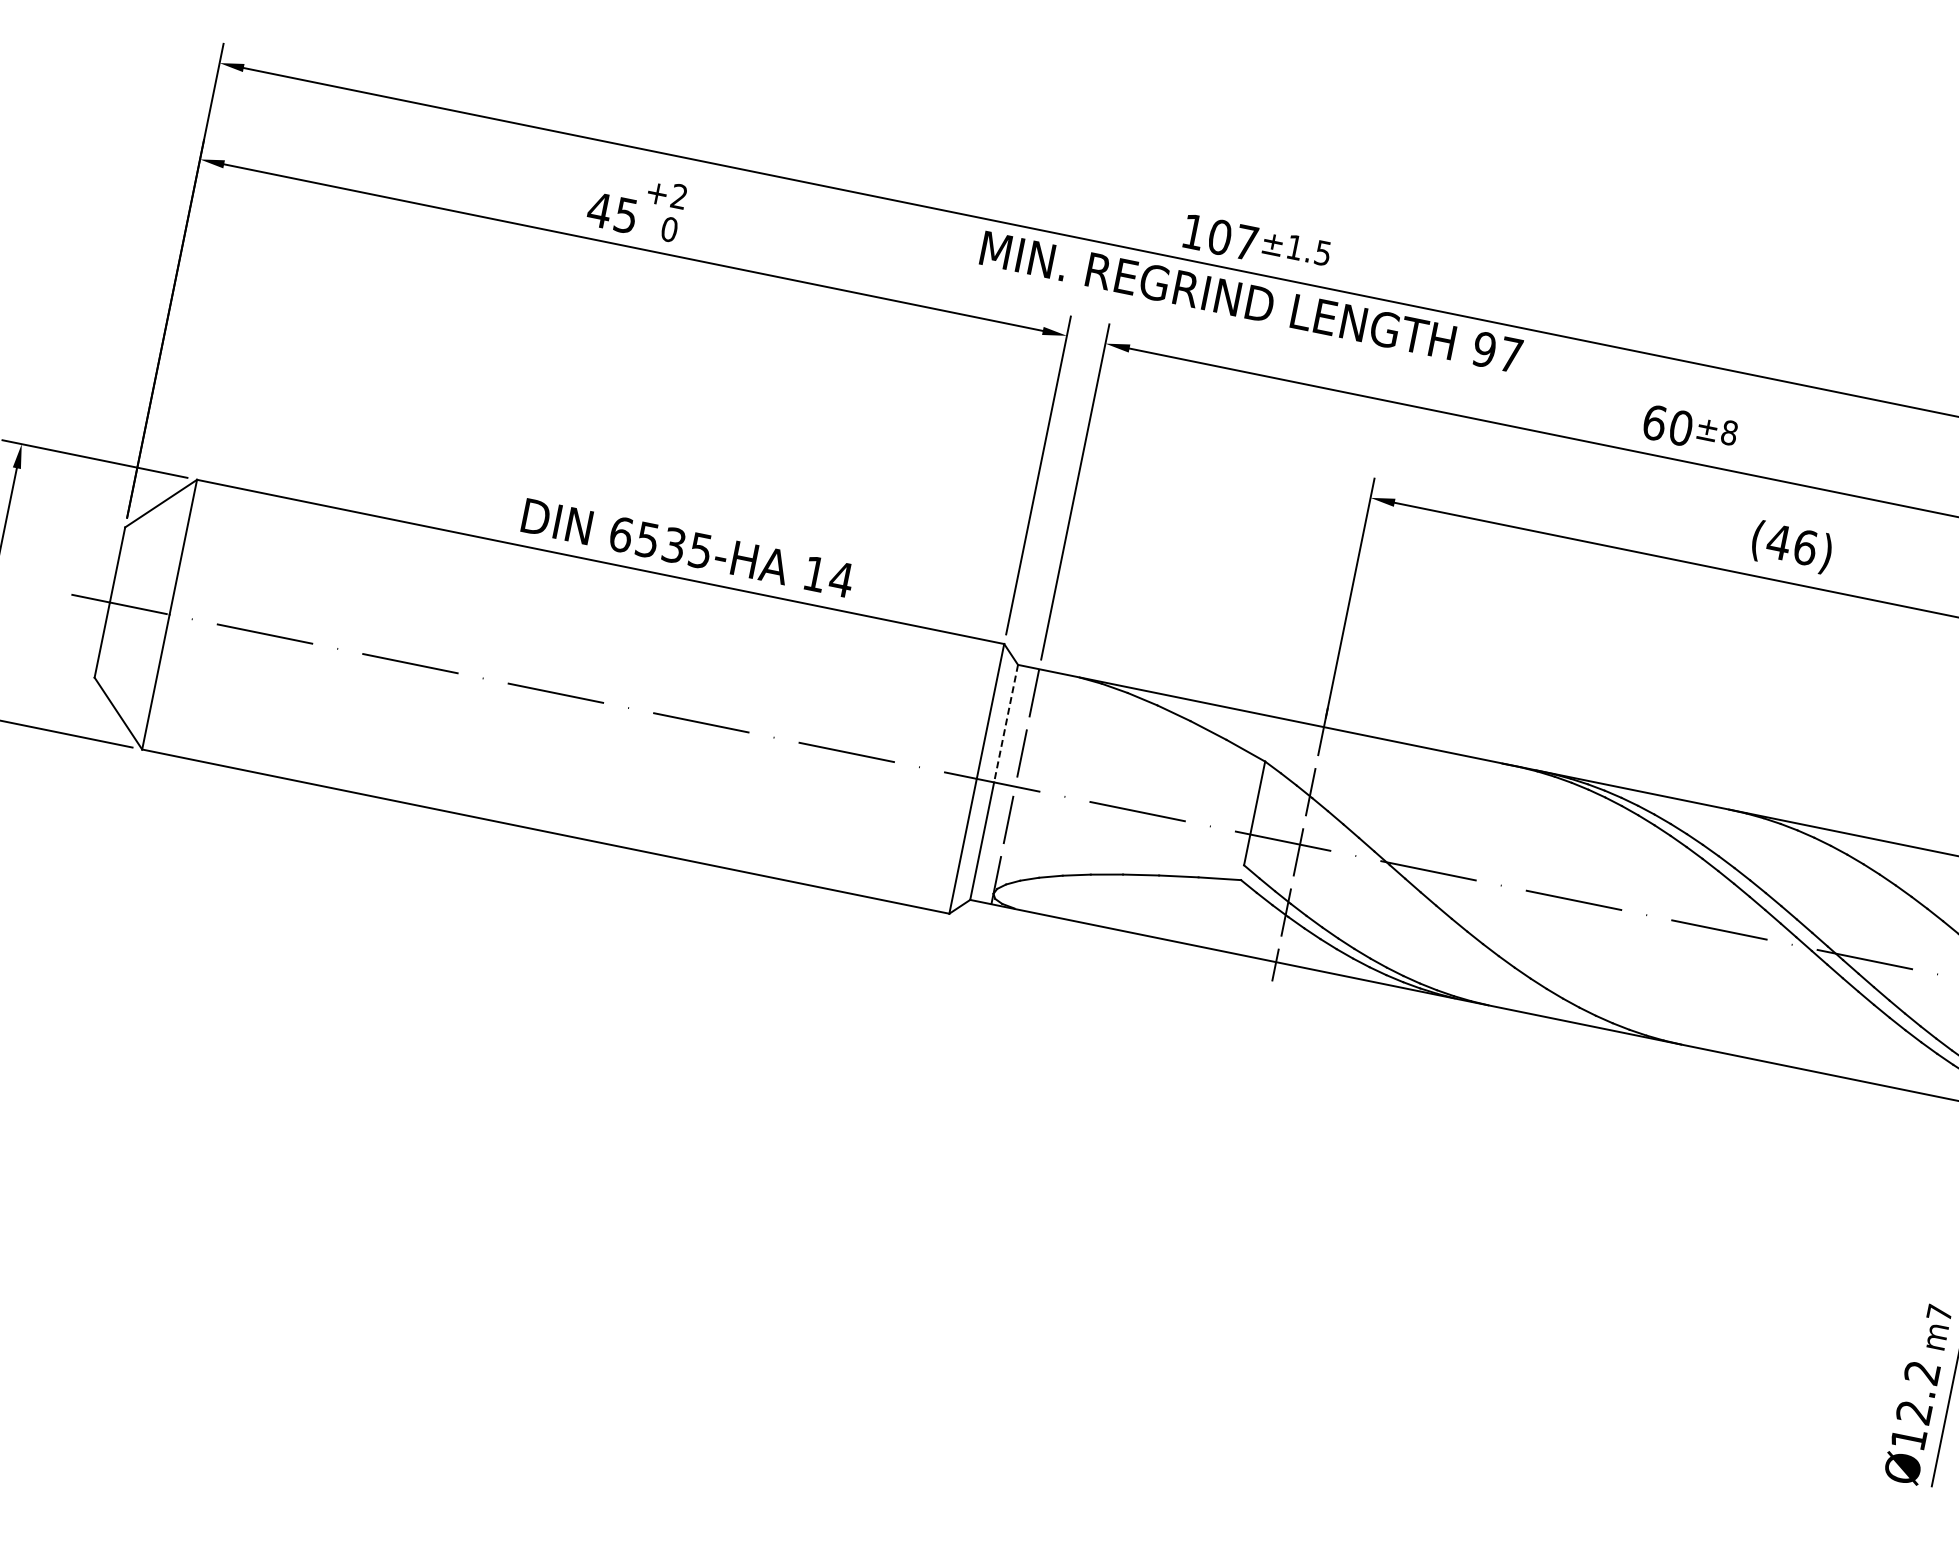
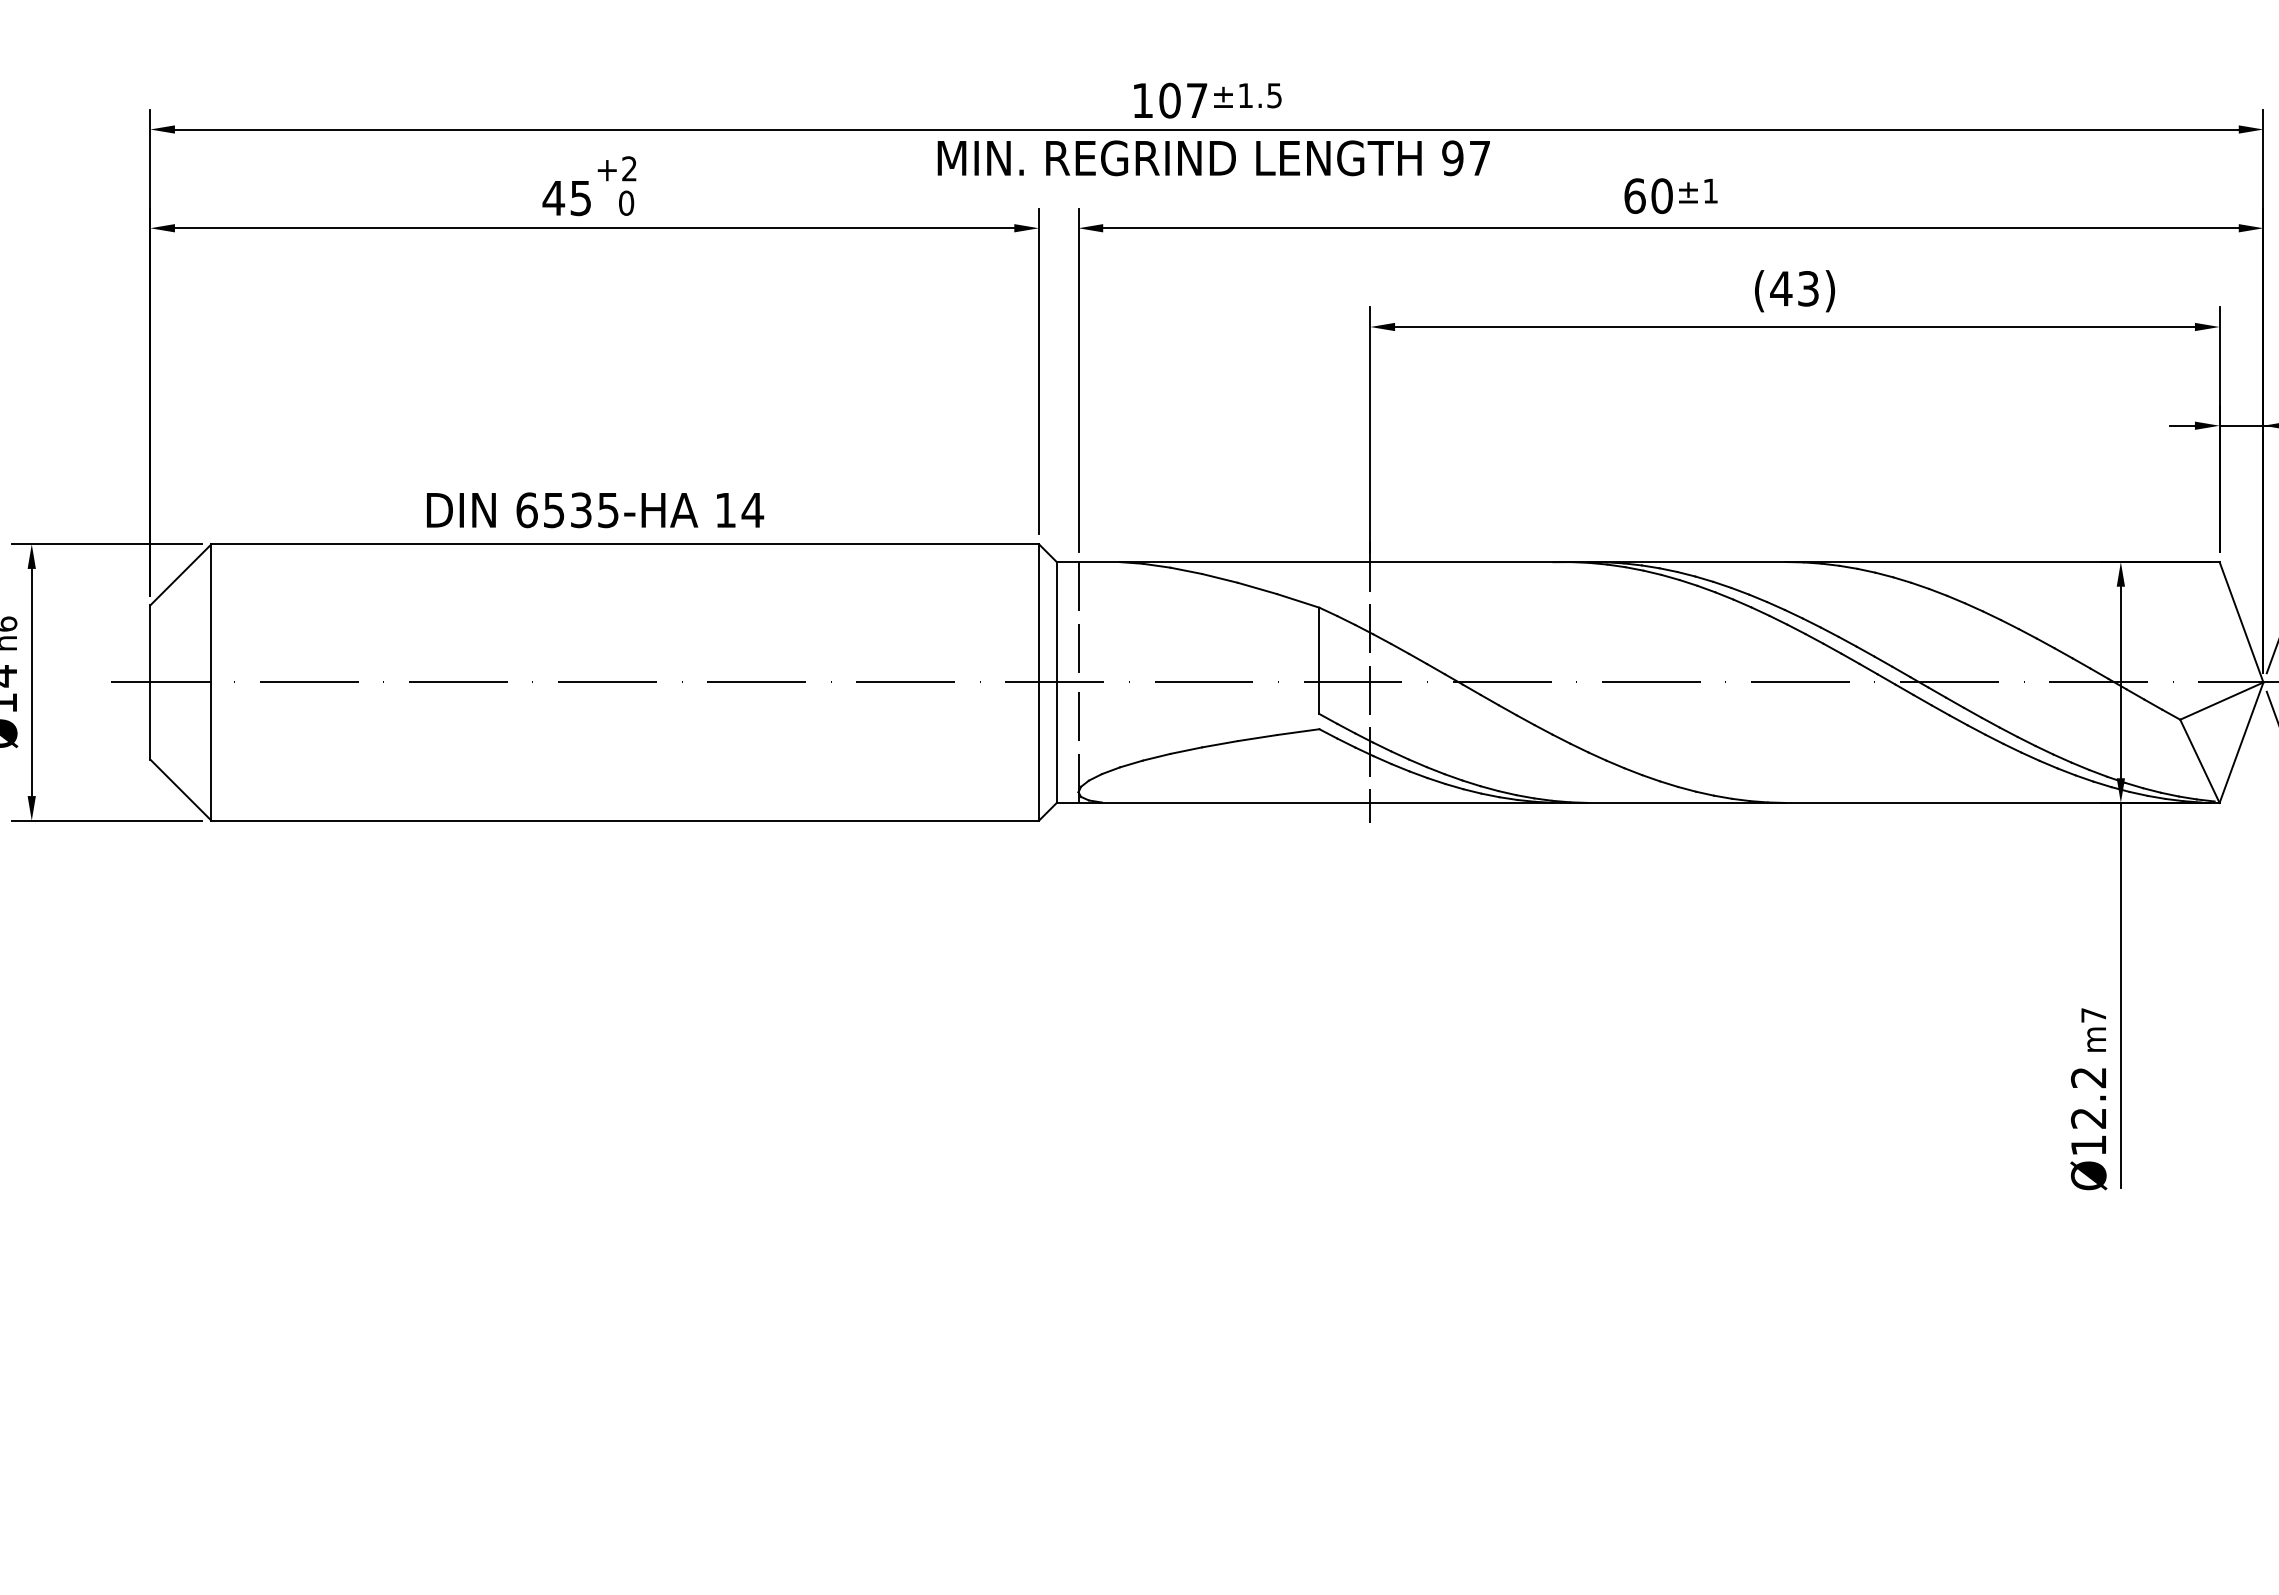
text: (1729, 432) -> (1710, 190), ±8 -> ±1
text: (1805, 547) -> (1808, 288), (46) -> (43)
text: (687, 548) -> (595, 510), moved
line: (1005, 723) -> (1056, 622), dashed -> solid

